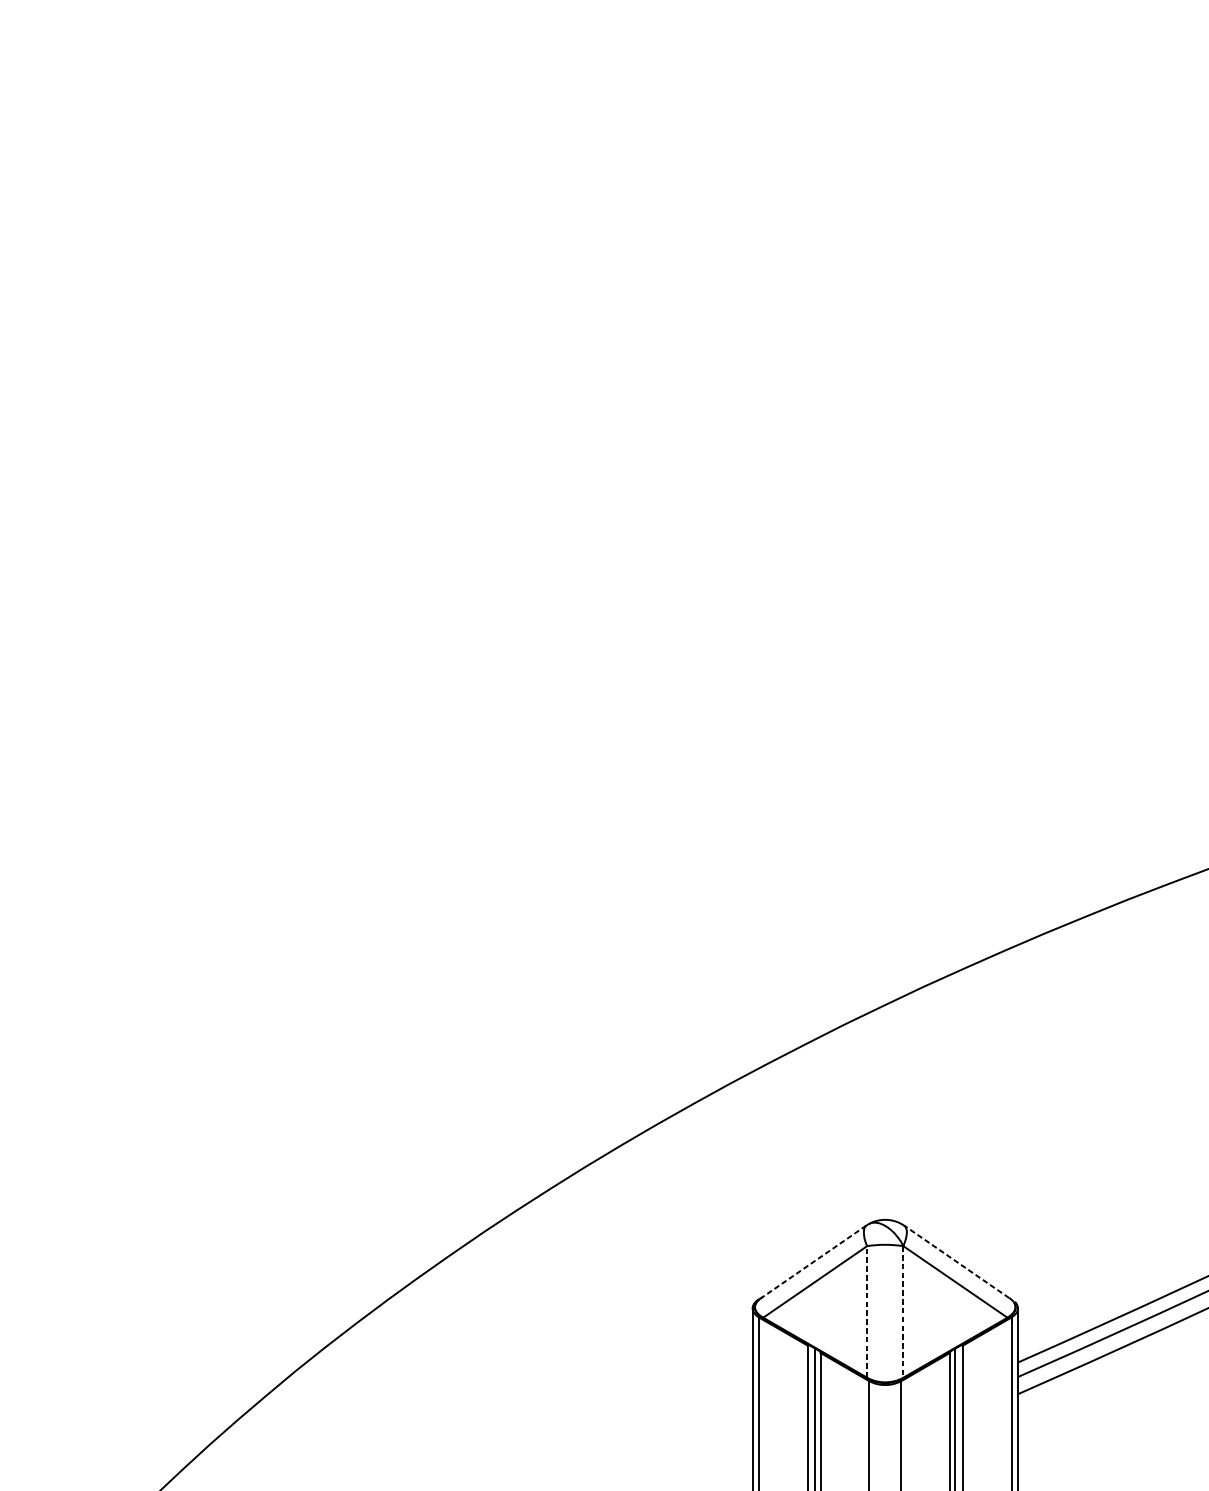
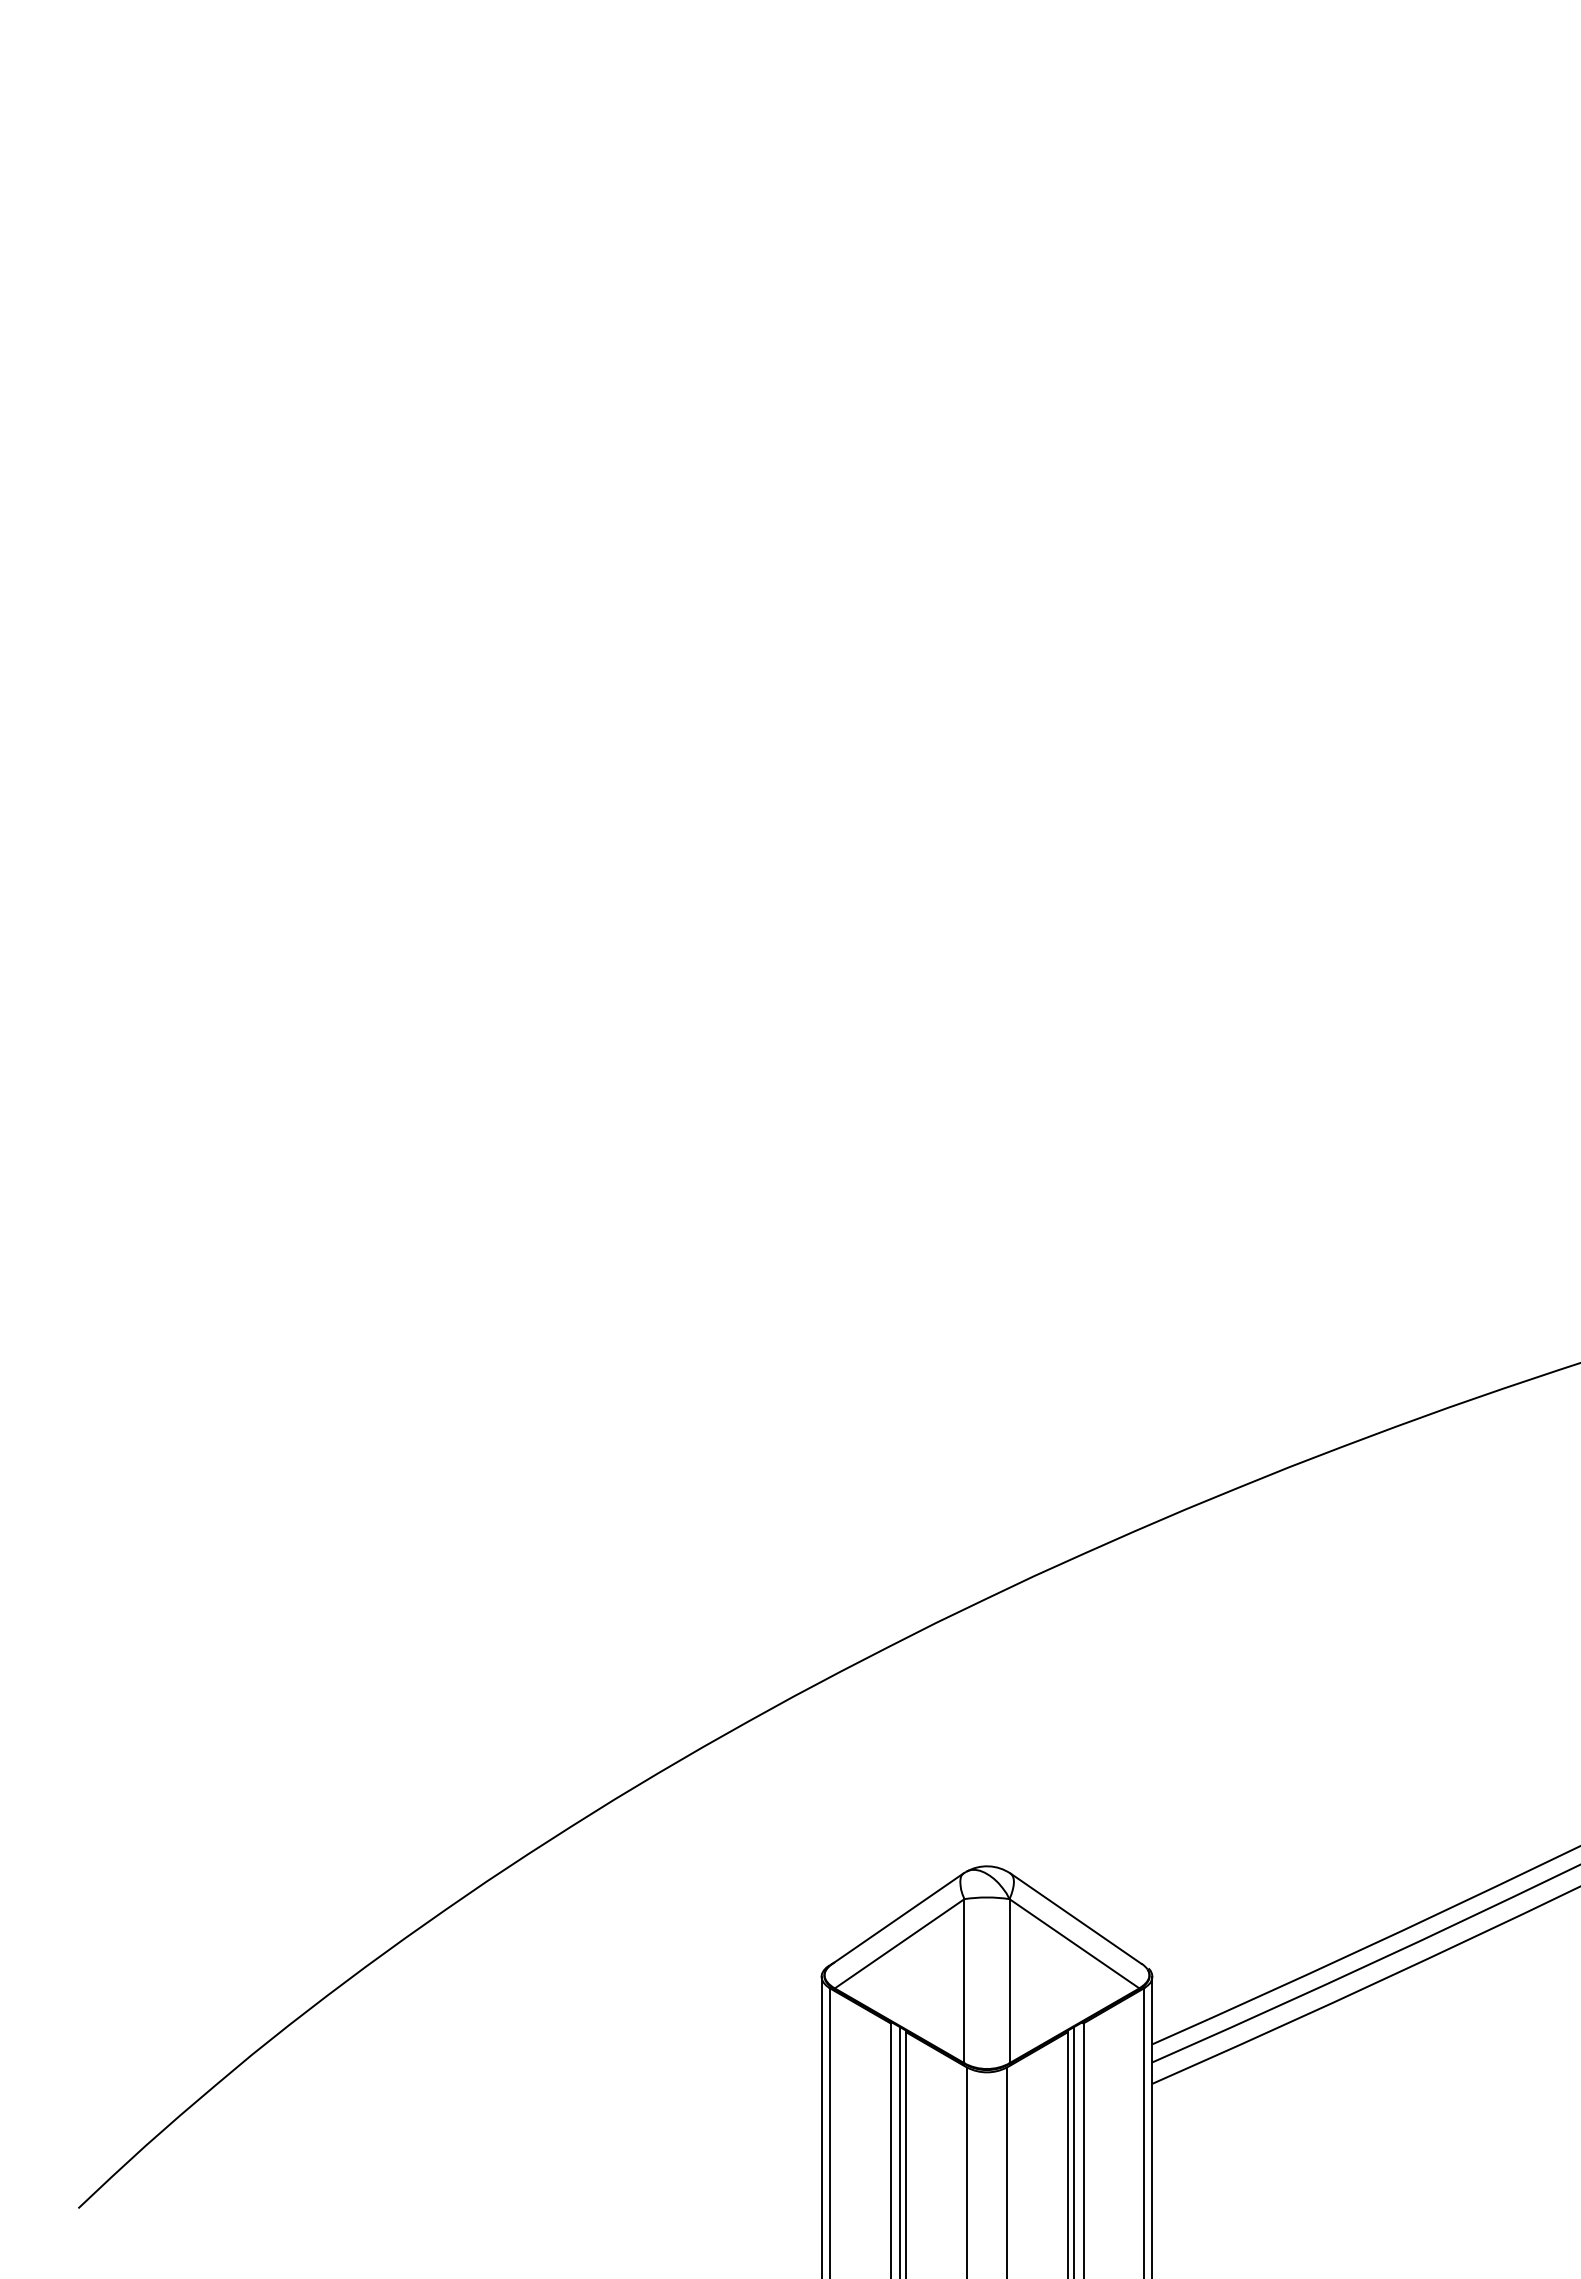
line: (813, 1261) -> (897, 1918), dashed -> solid
line: (957, 1261) -> (1076, 1918), dashed -> solid
line: (867, 1311) -> (964, 1980), dashed -> solid
line: (903, 1312) -> (1009, 1981), dashed -> solid

